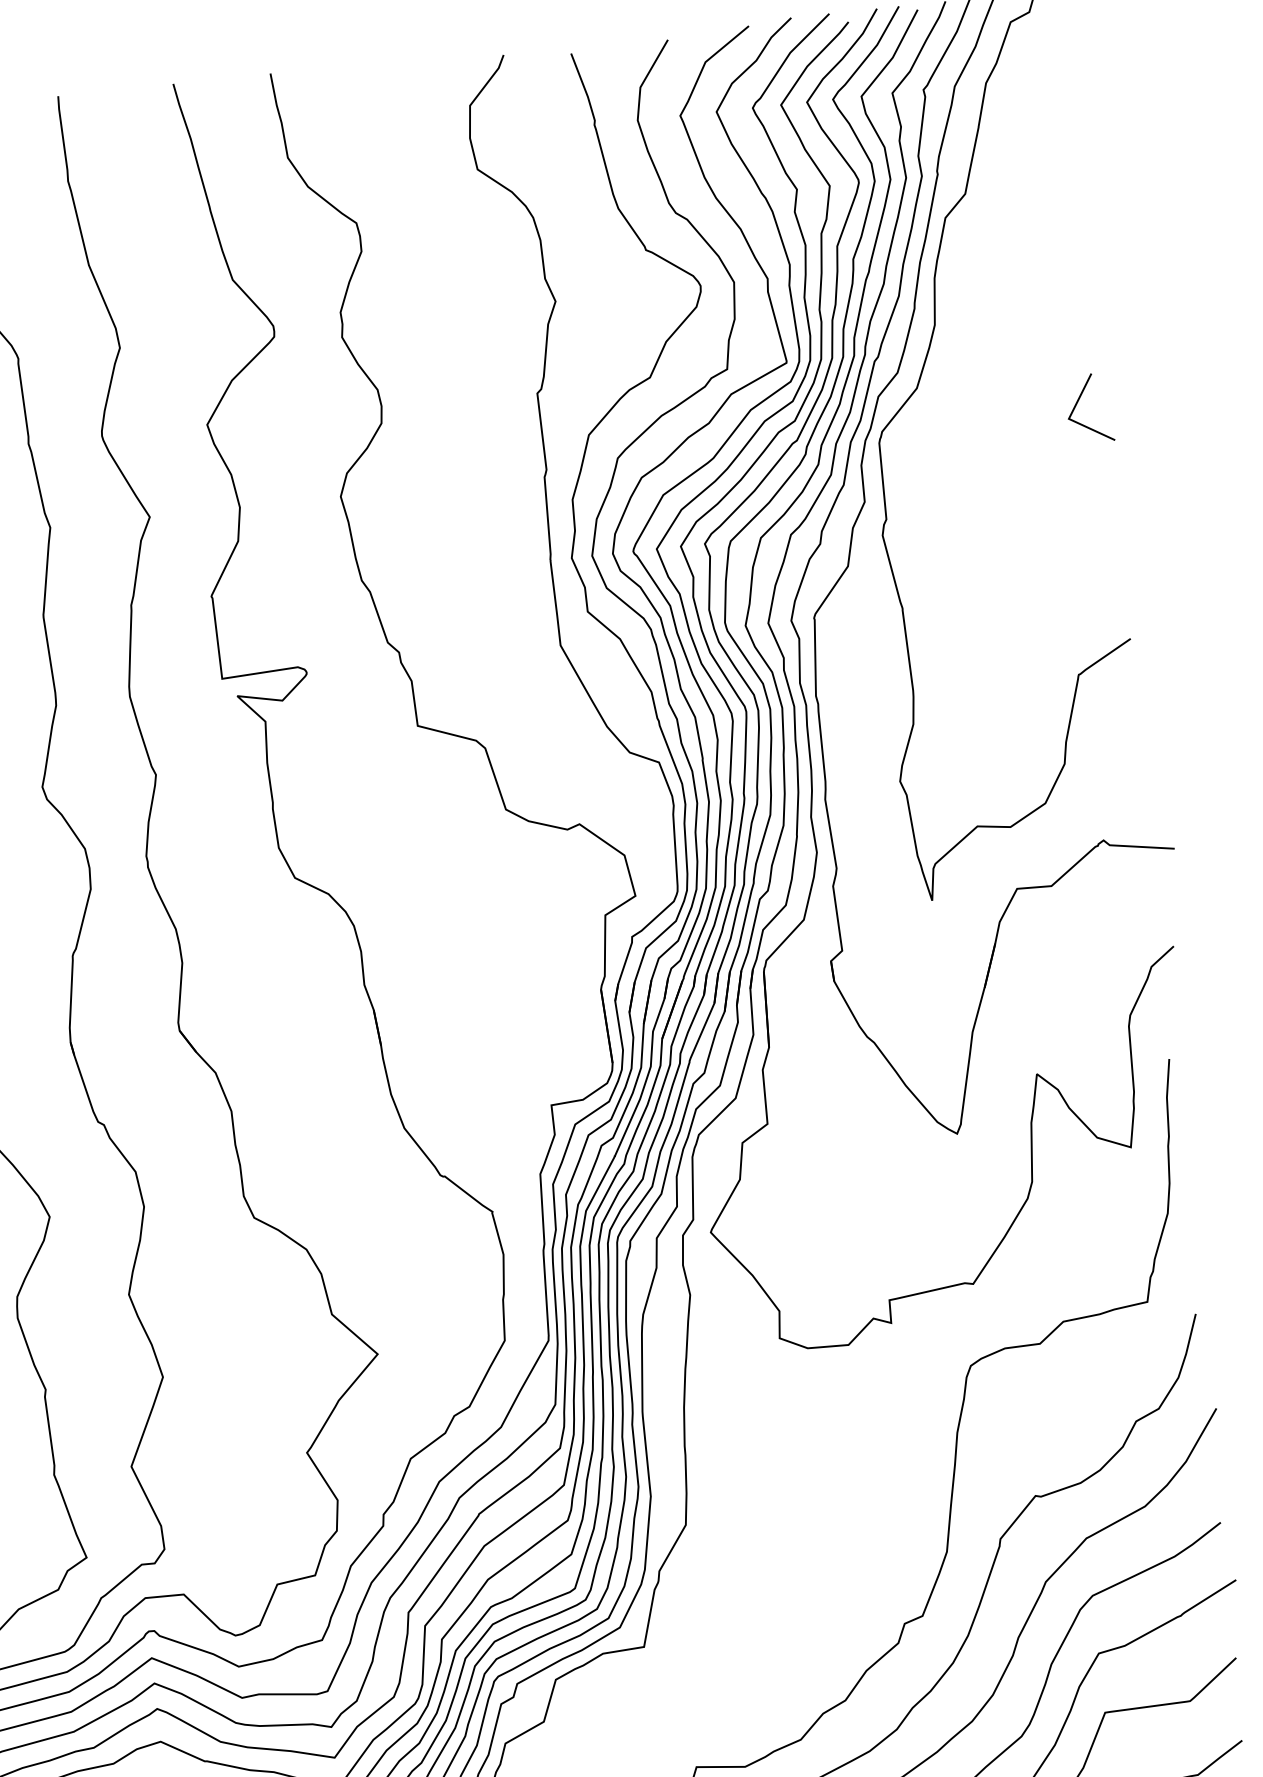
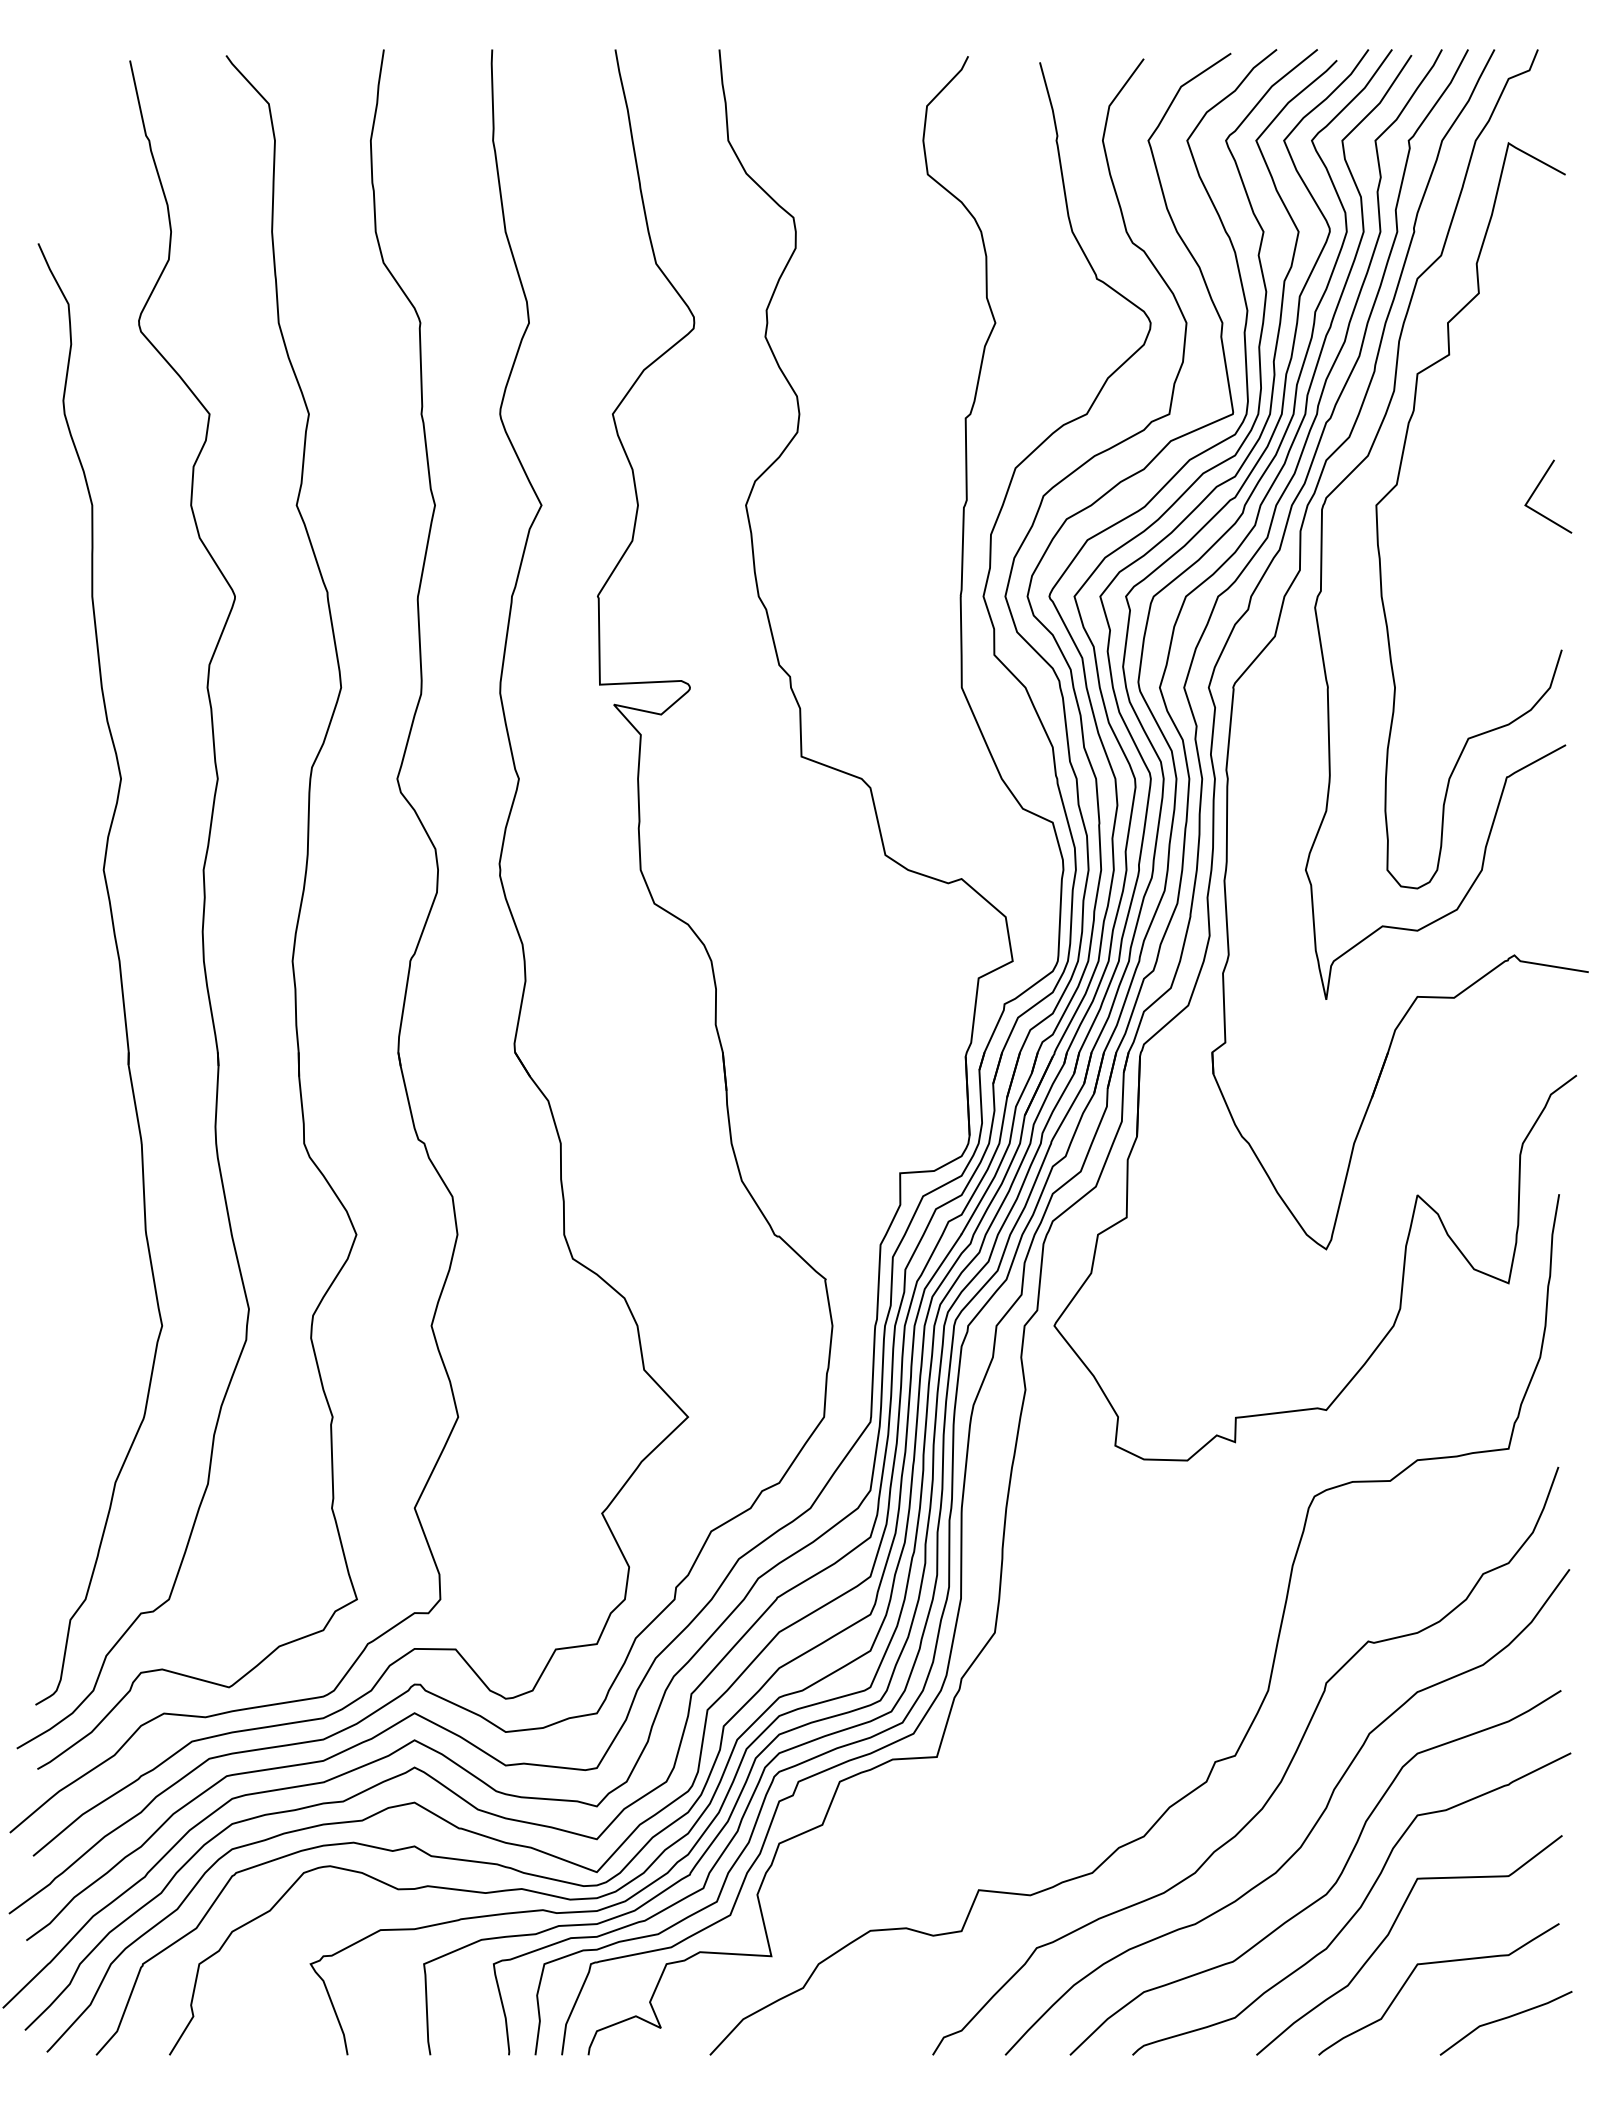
curve: (947, 413) -> (1397, 485), added

